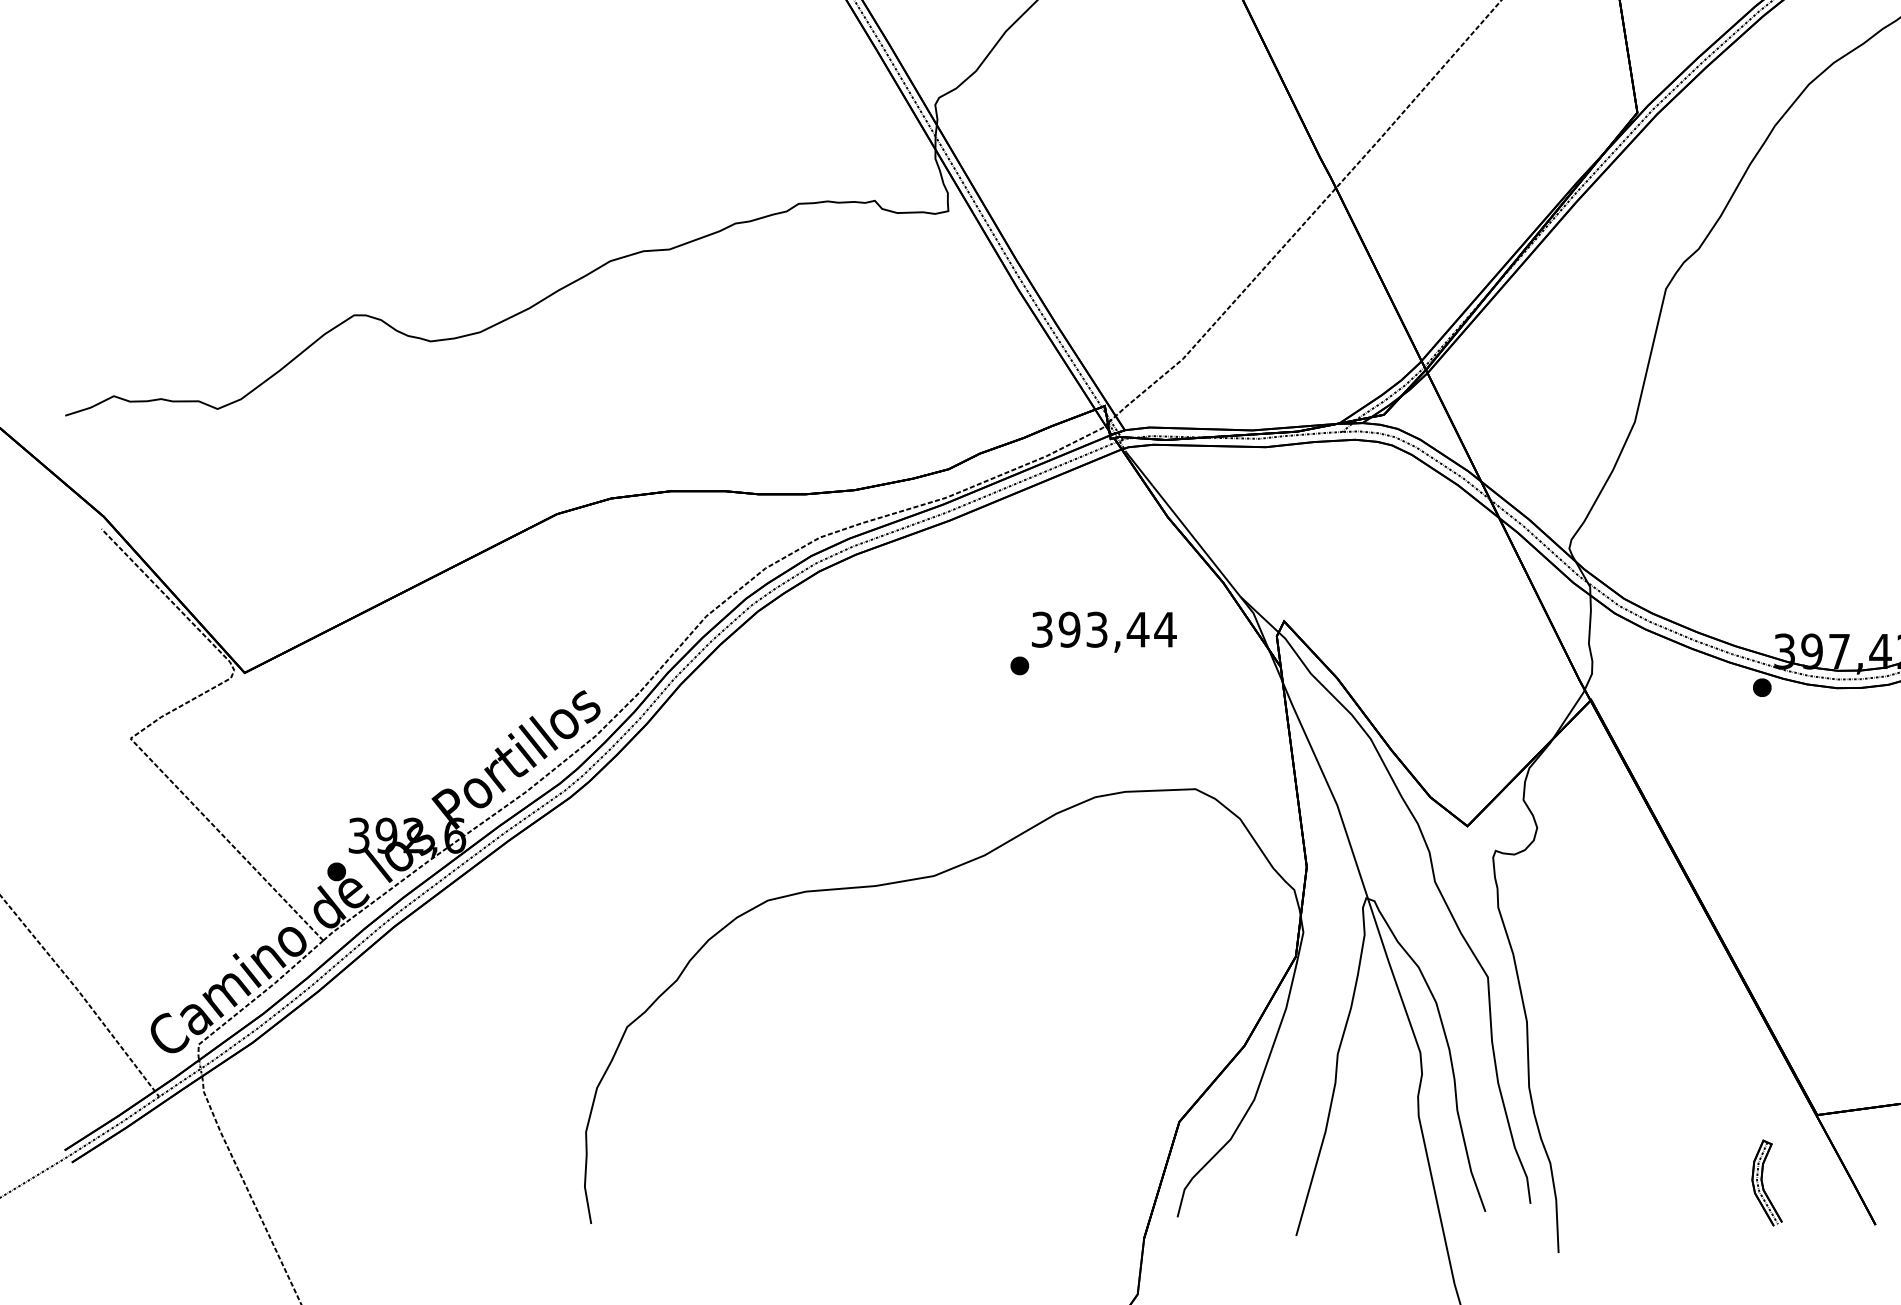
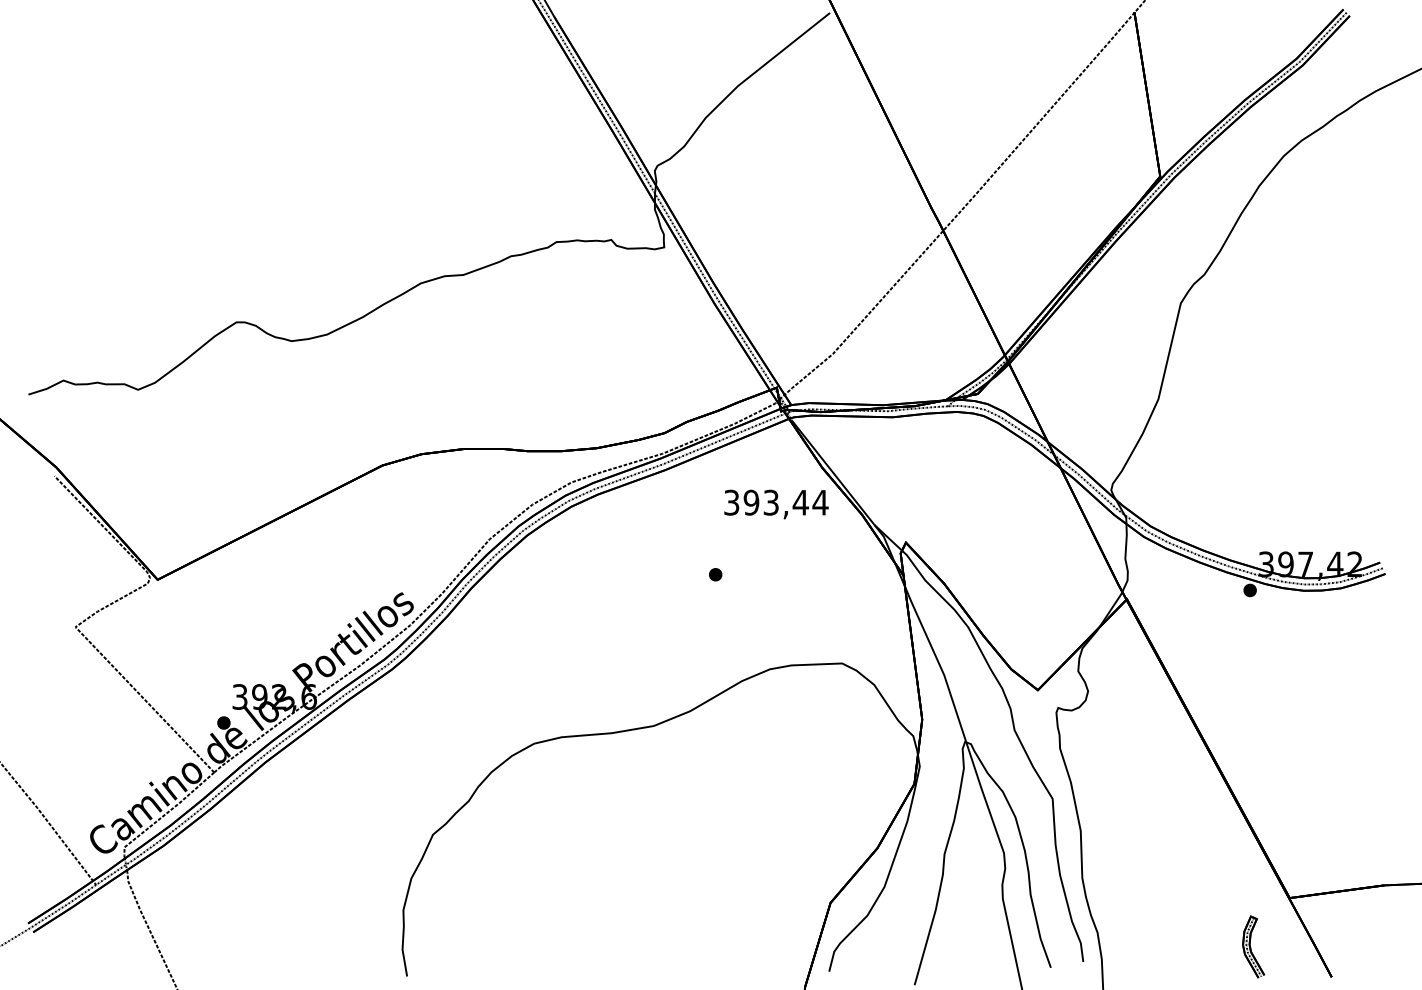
text: (1104, 632) -> (776, 504), moved

